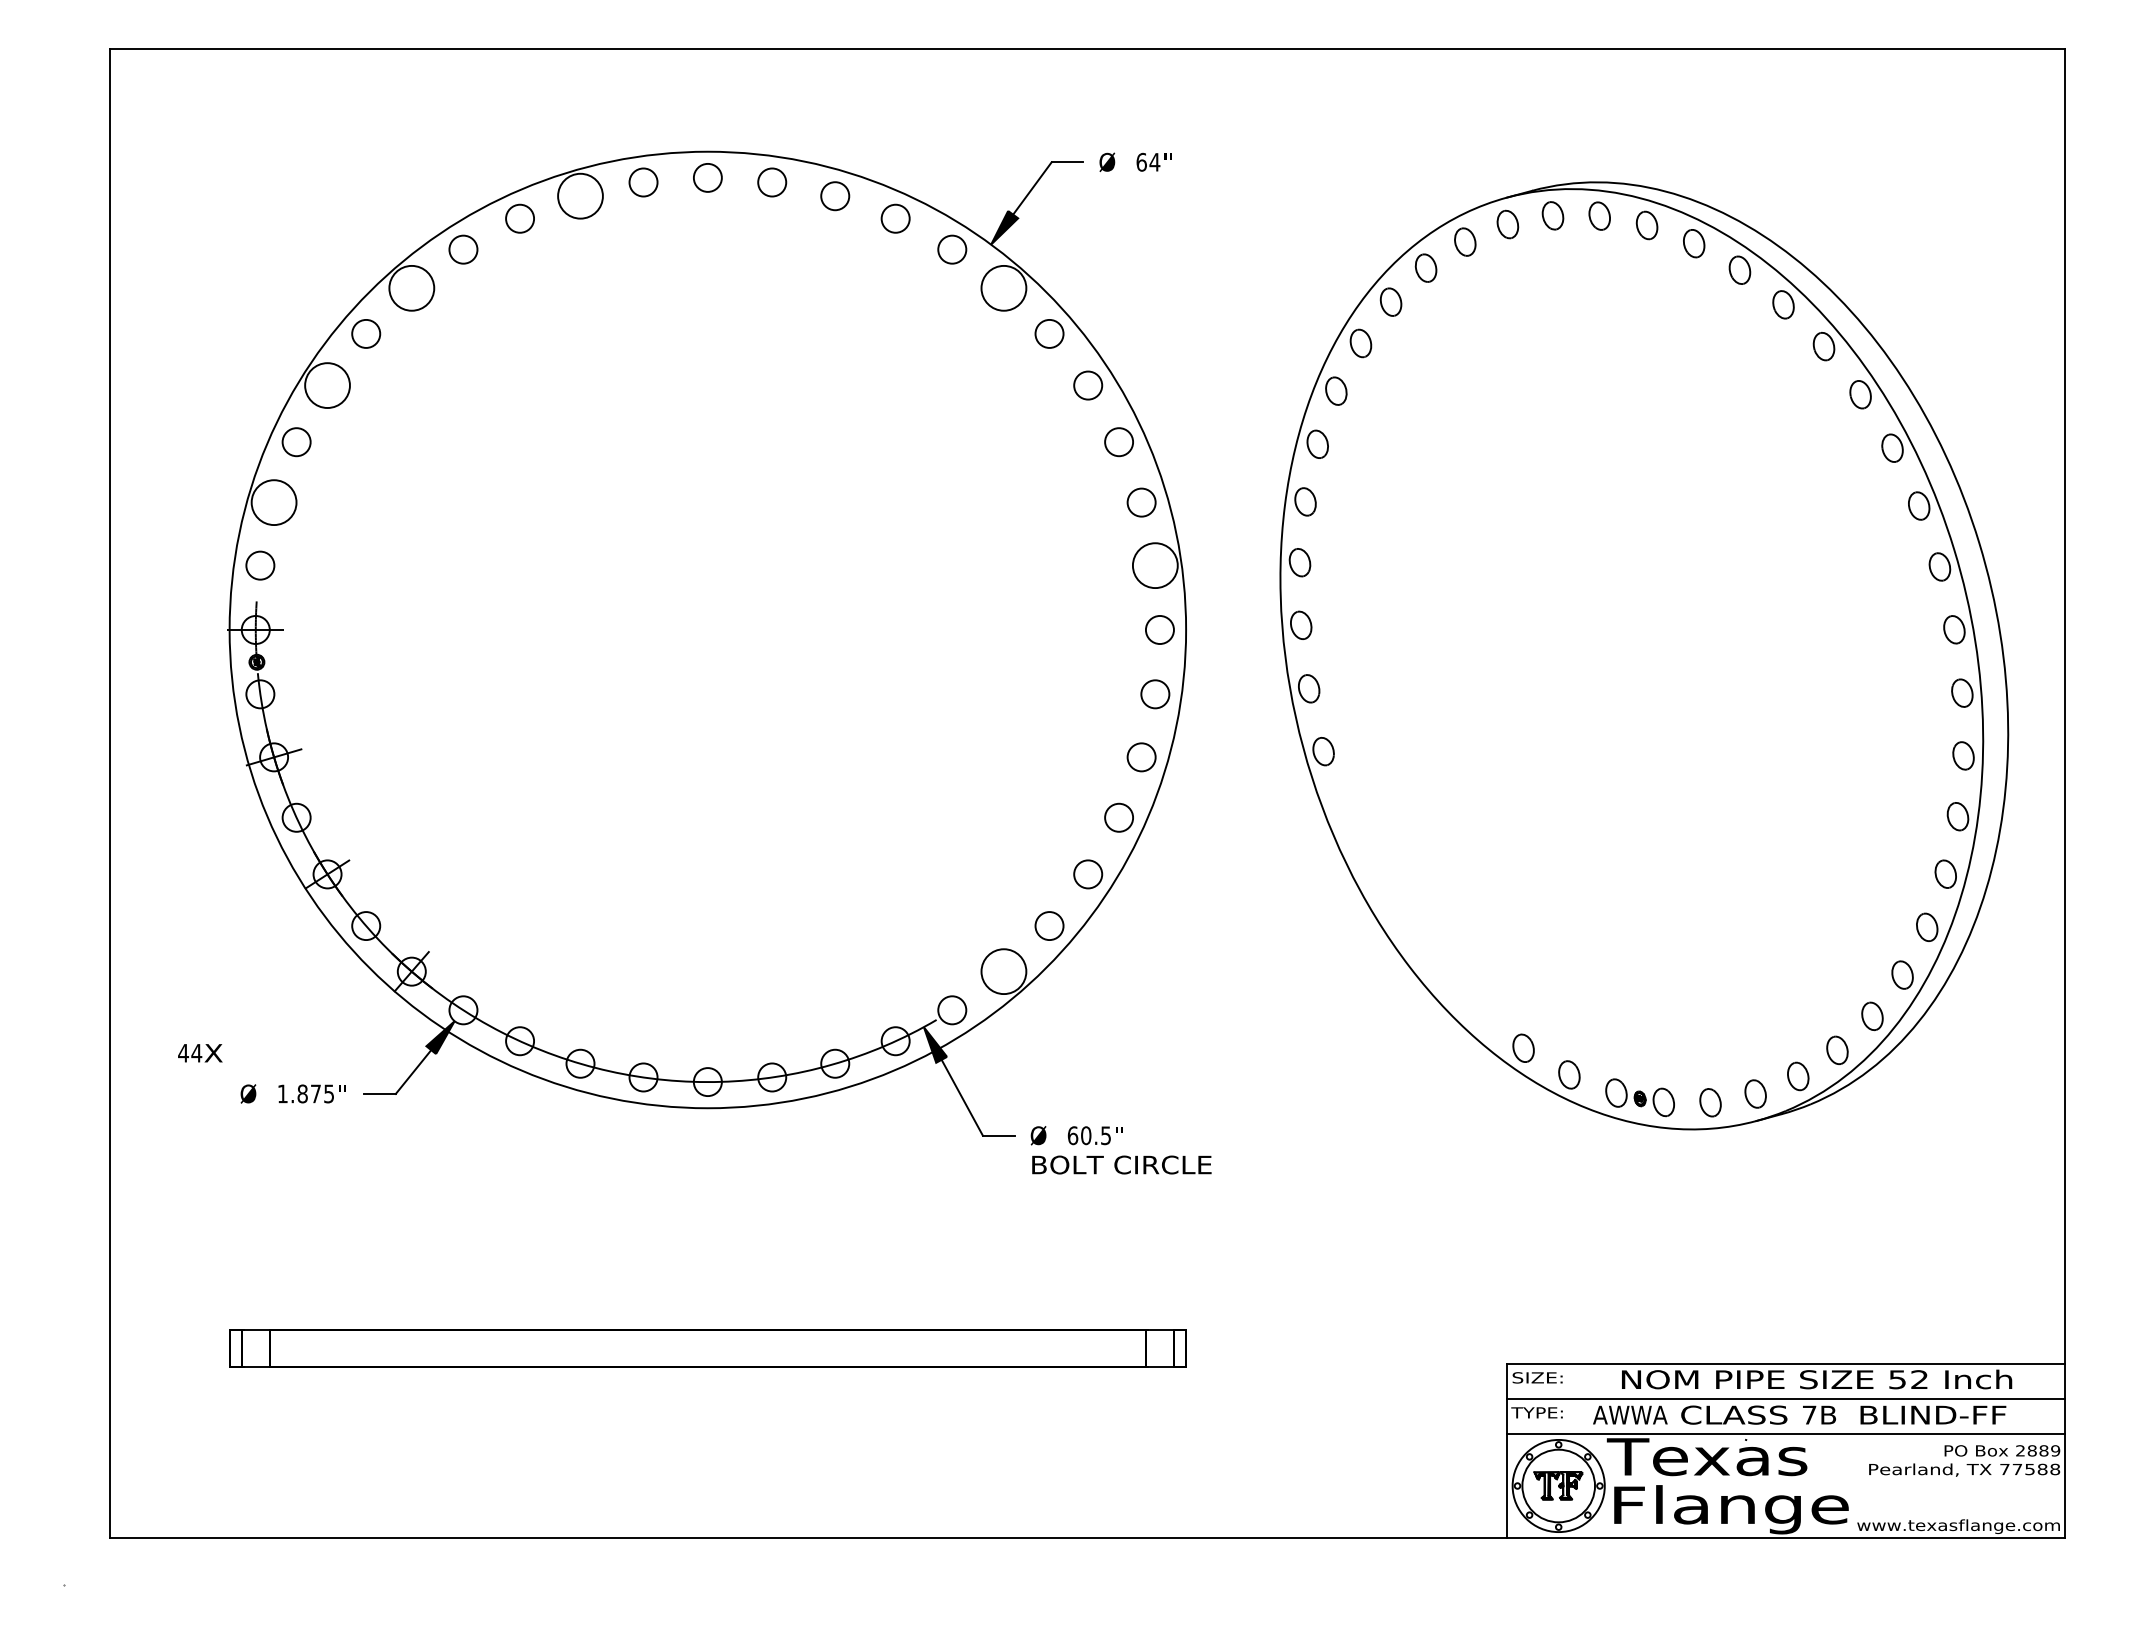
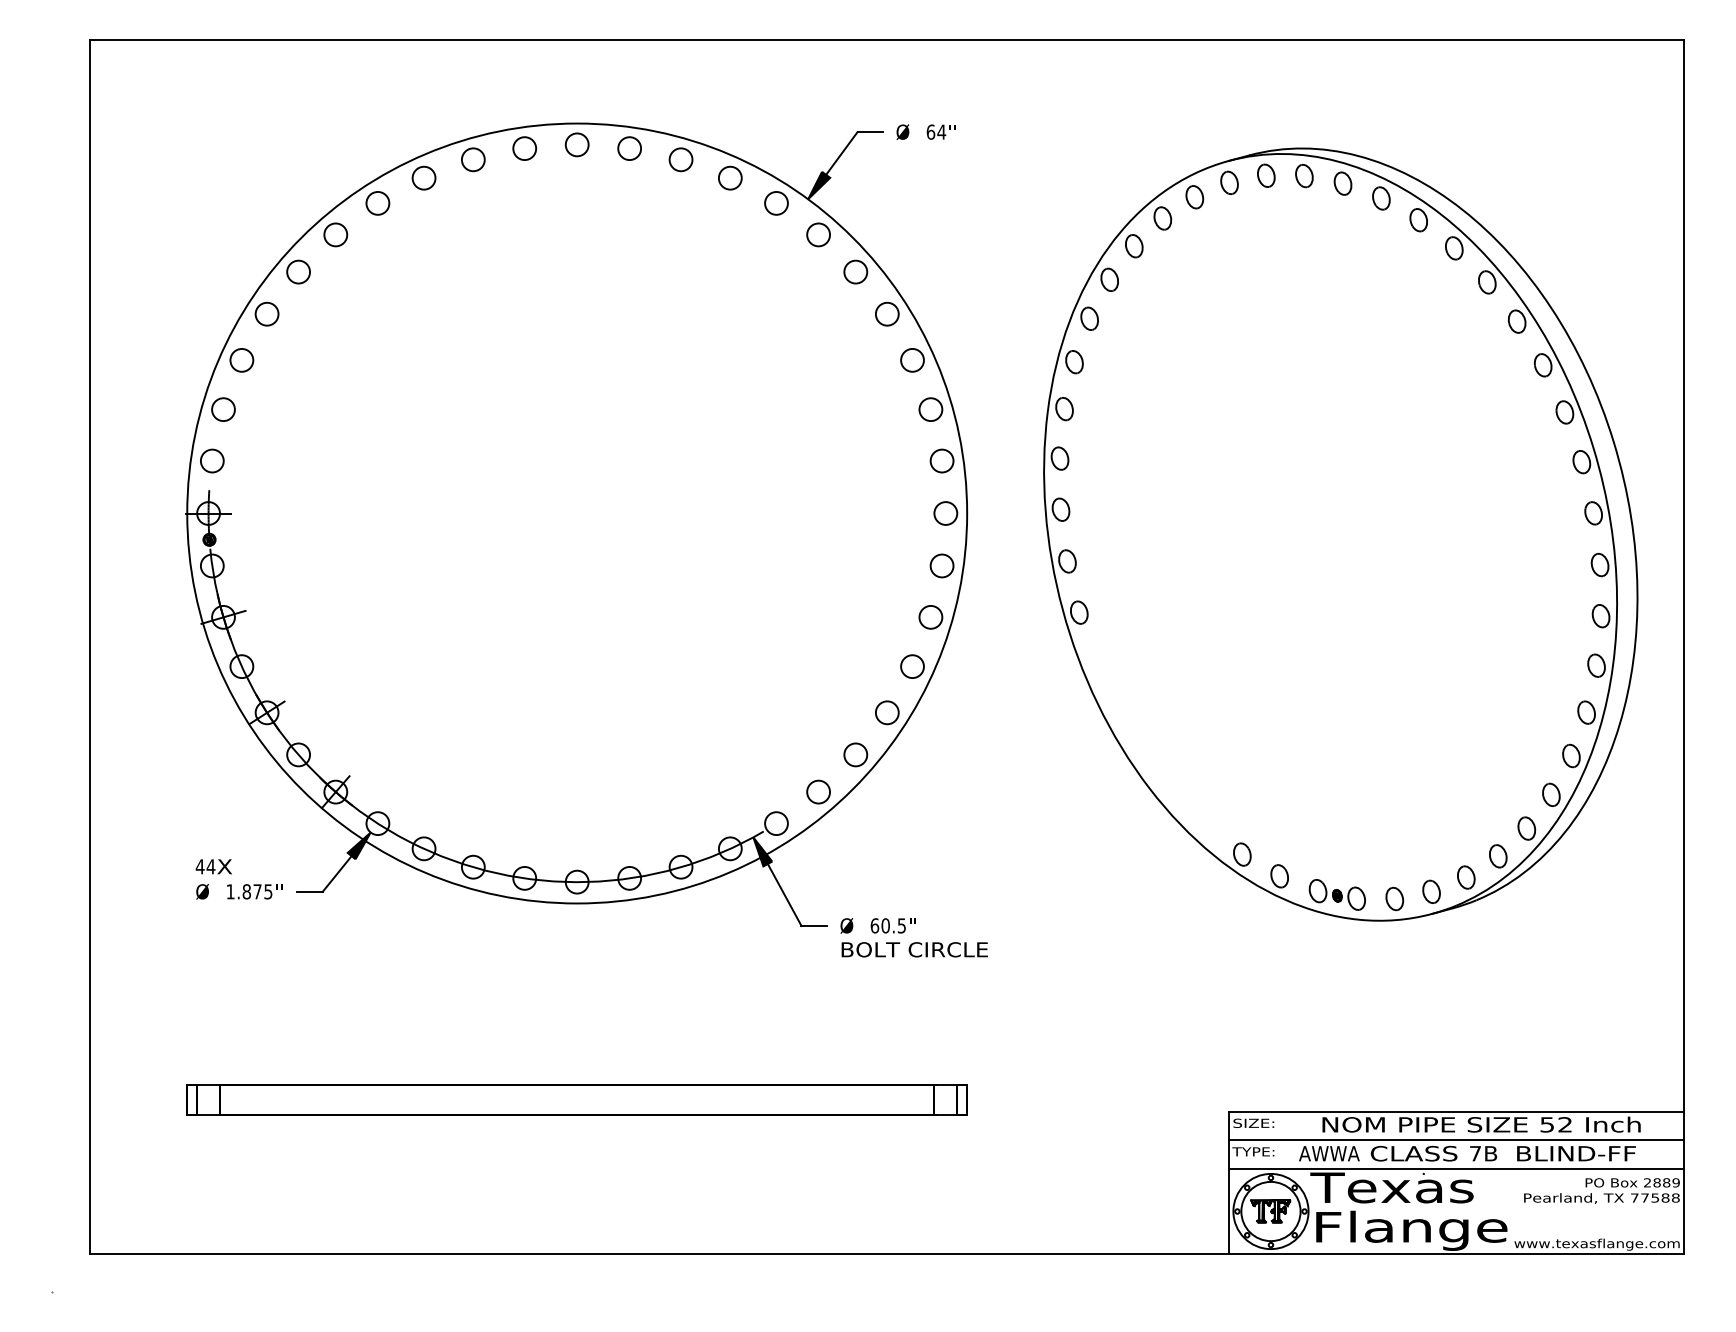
circle: (580, 196) -> (473, 160), size x0.62
circle: (411, 288) -> (335, 235), size x0.62
circle: (1003, 288) -> (818, 235), size x0.62
circle: (327, 385) -> (267, 314), size x0.62
circle: (274, 502) -> (223, 409), size x0.62
circle: (1155, 565) -> (942, 460), size x0.62
circle: (1003, 971) -> (818, 791), size x0.62
text: (200, 1053) -> (214, 866), moved

